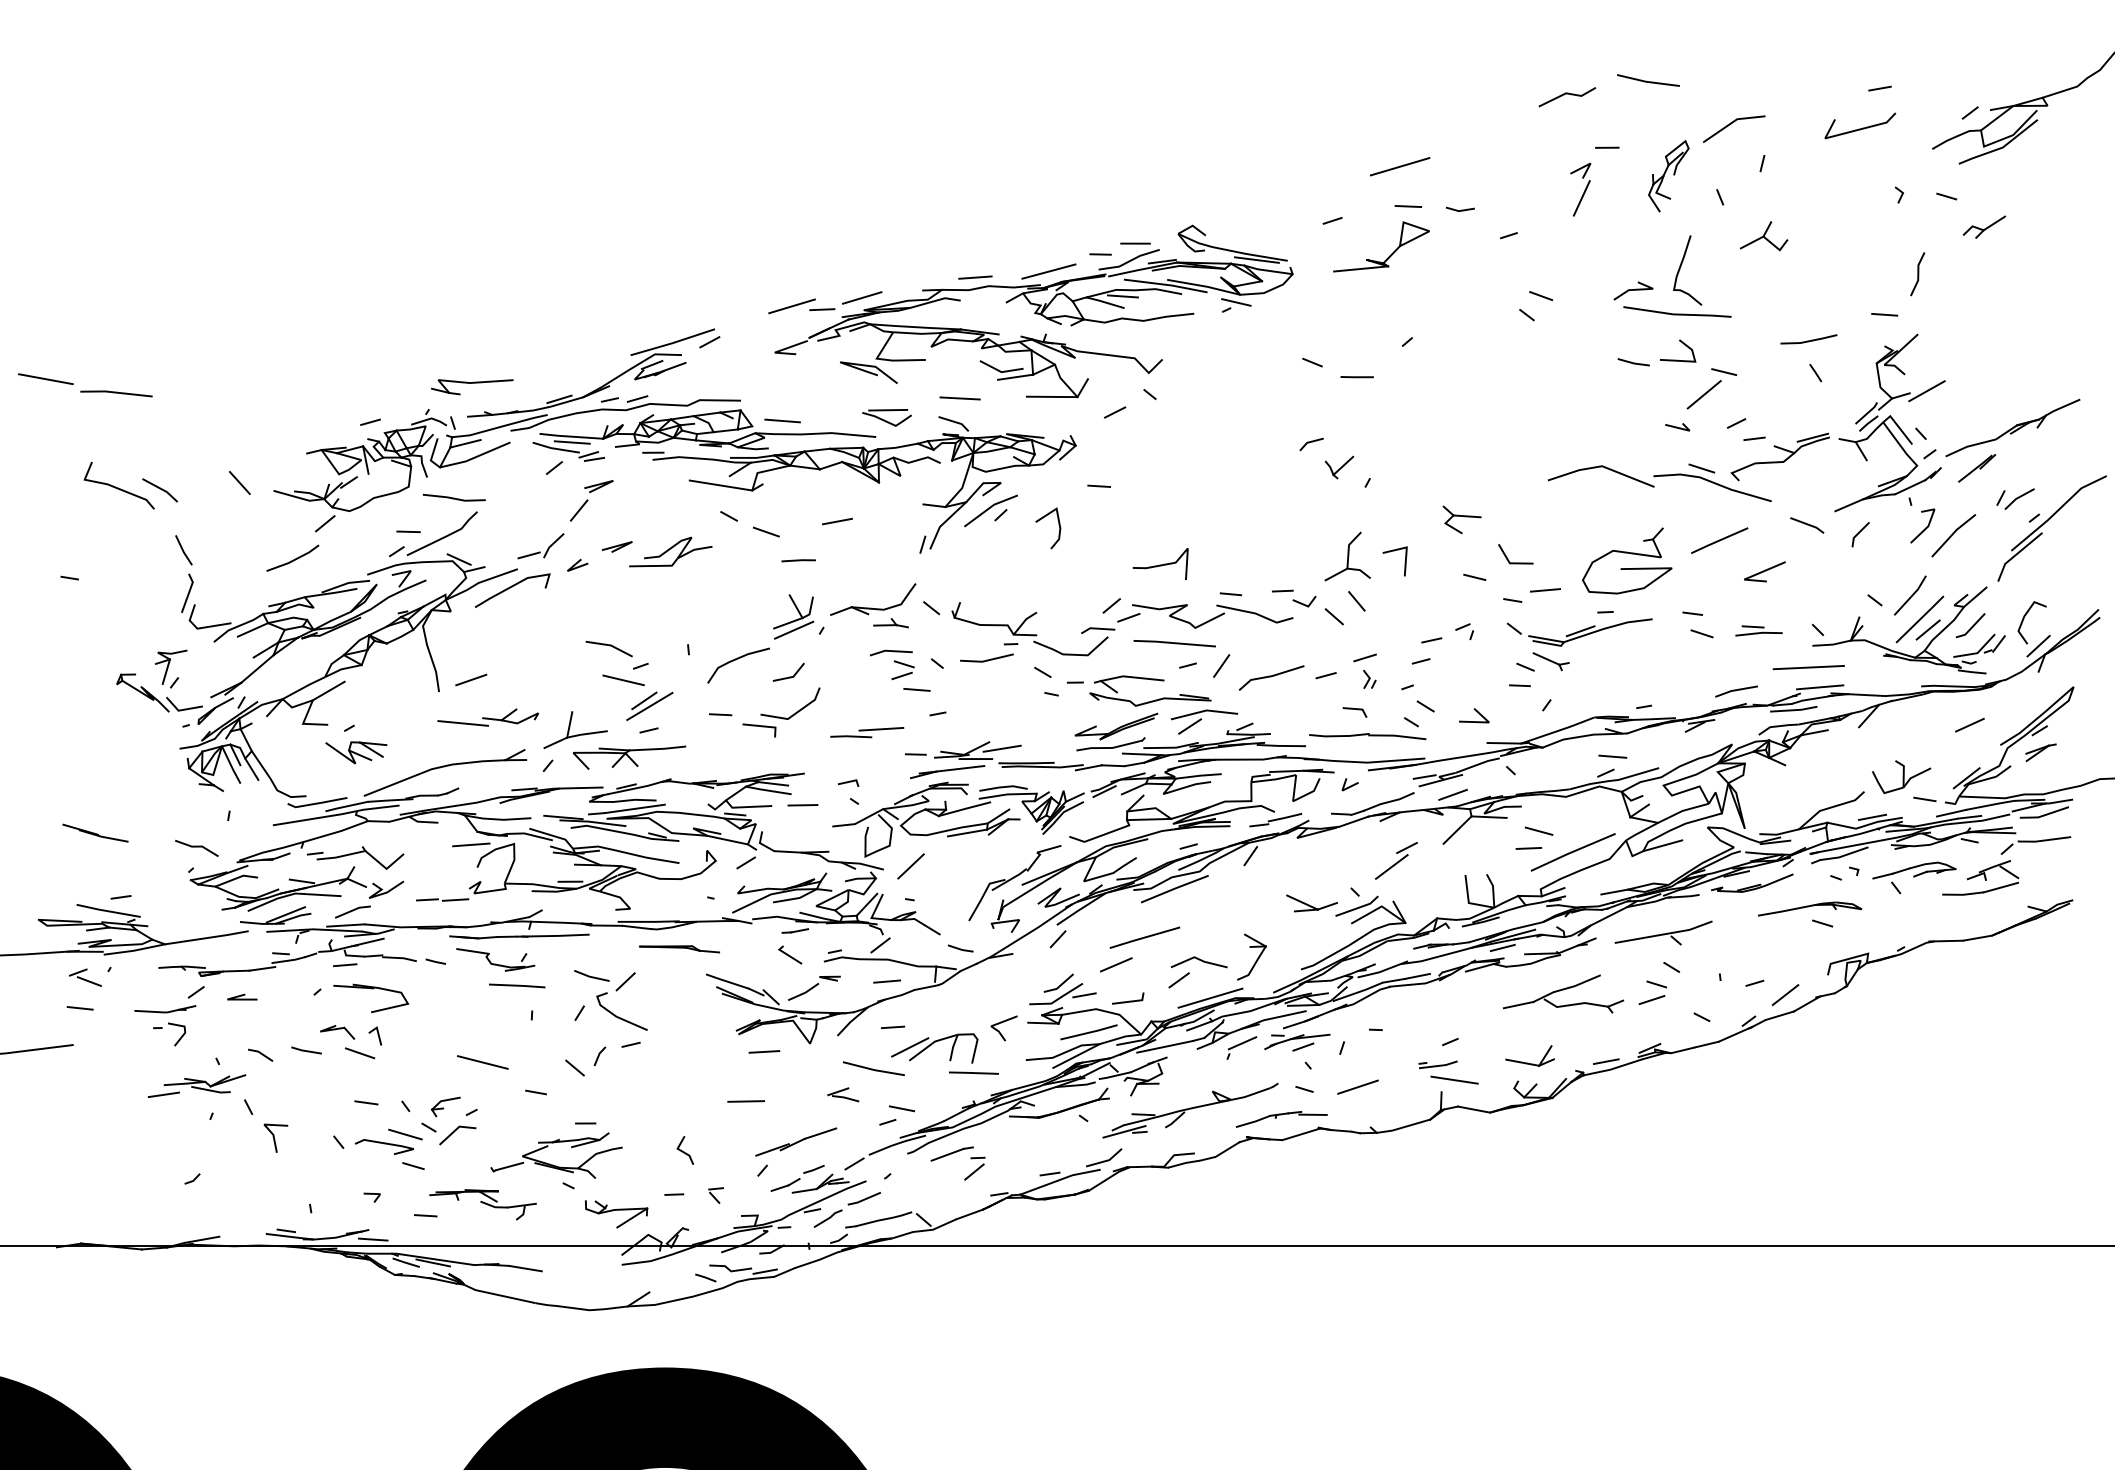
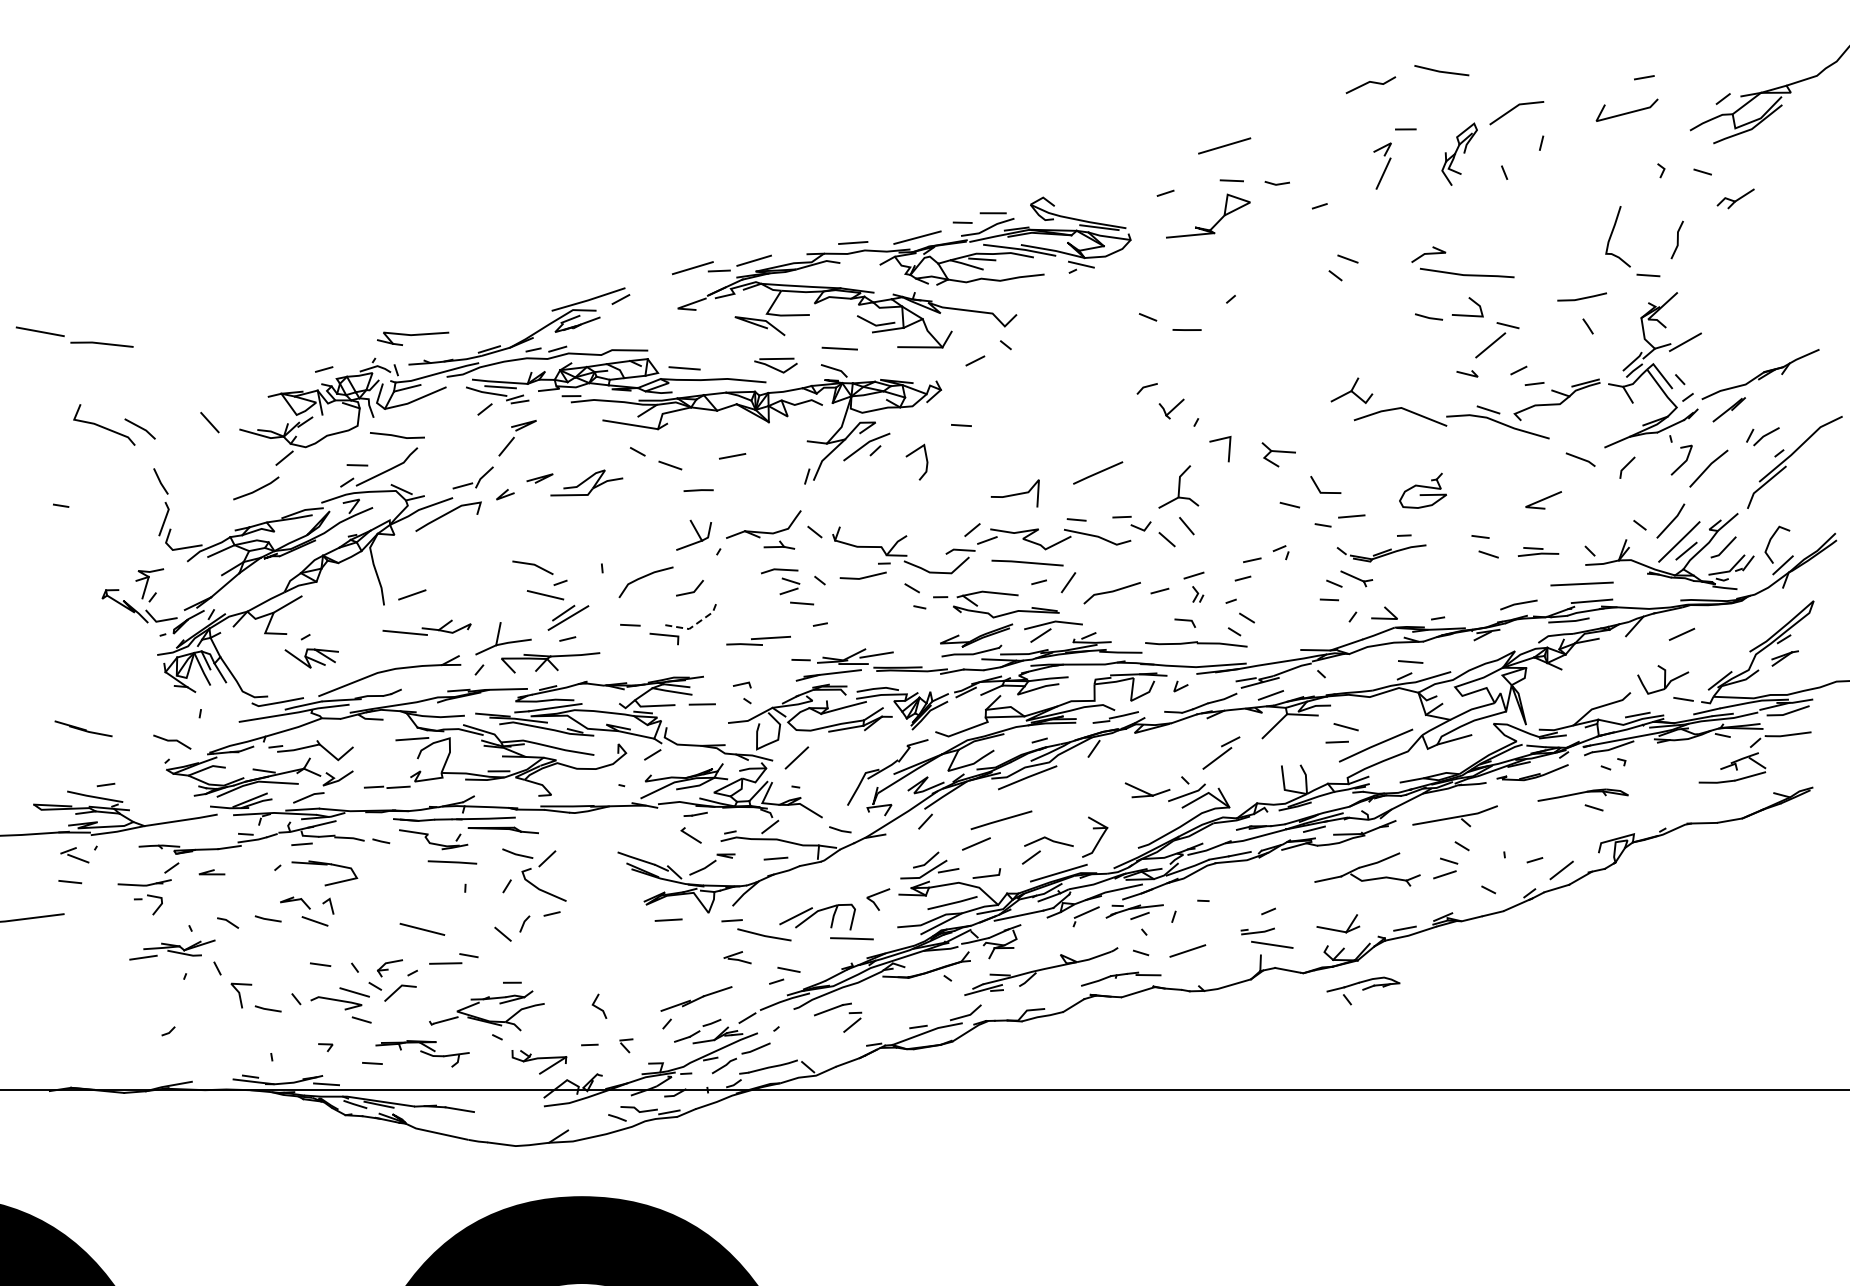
part: (1763, 235) -> (1351, 390), moved
curve: (1681, 267) -> (1612, 234), moved
line: (1720, 540) -> (1098, 472), moved
line: (1395, 551) -> (1220, 440), moved
part: (1626, 560) -> (1422, 490), size x0.6
line: (793, 630) -> (694, 551), removed
part: (1579, 632) -> (1381, 553), size x0.7
line: (1476, 712) -> (1386, 610), moved
line: (796, 713) -> (696, 624), solid -> dashed
line: (1969, 724) -> (1681, 633), moved
part: (1914, 877) -> (1363, 990), moved
part: (678, 949) -> (502, 830), moved
line: (892, 1027) -> (731, 920), moved
line: (745, 1101) -> (445, 963), moved
line: (305, 1152) -> (267, 1008), added

